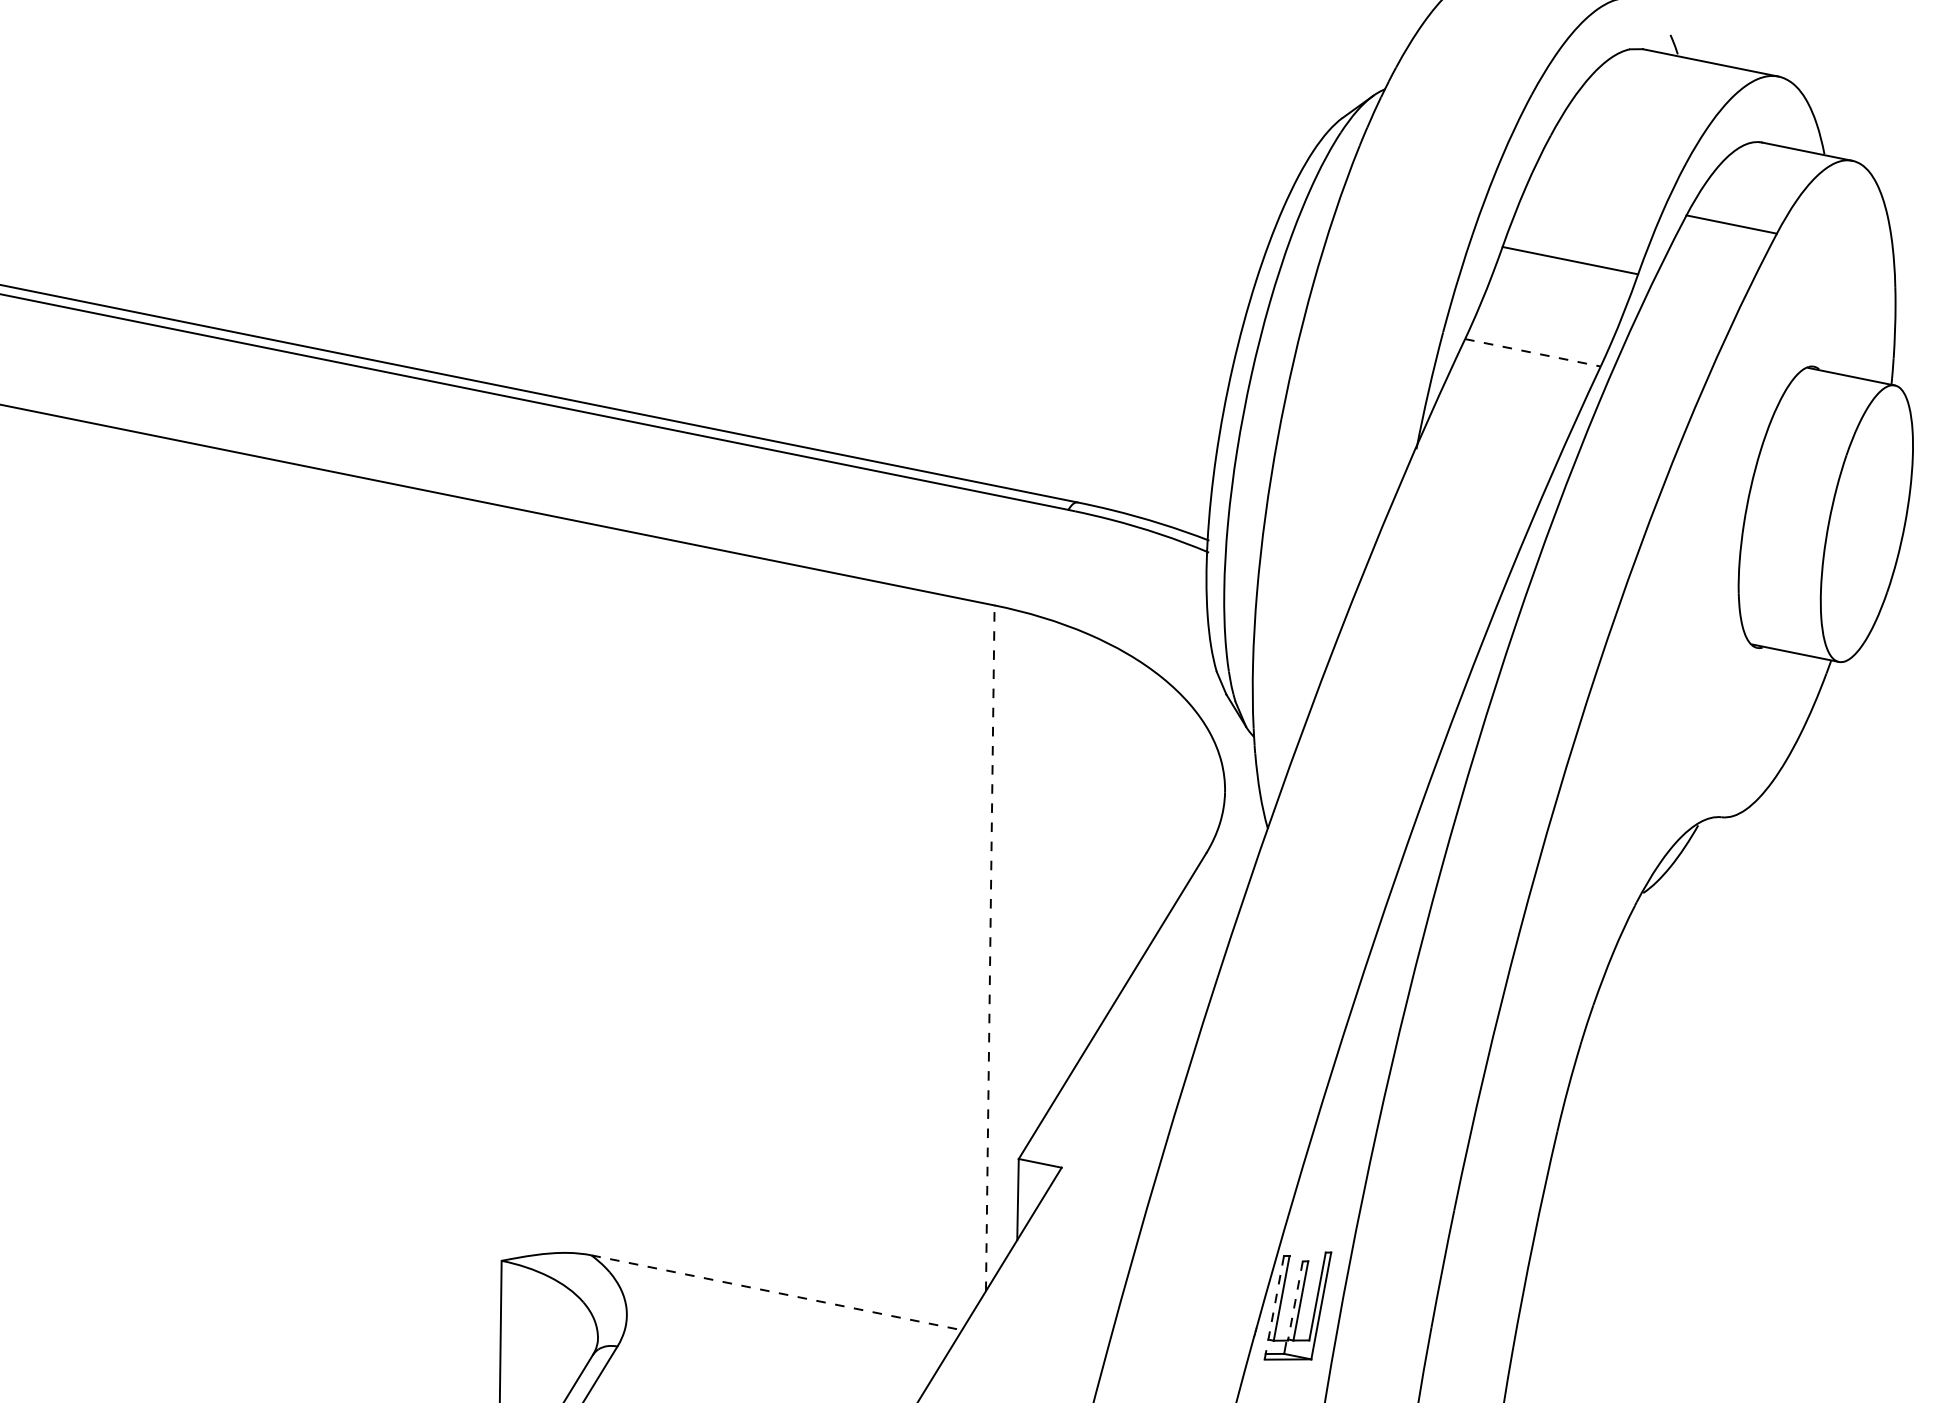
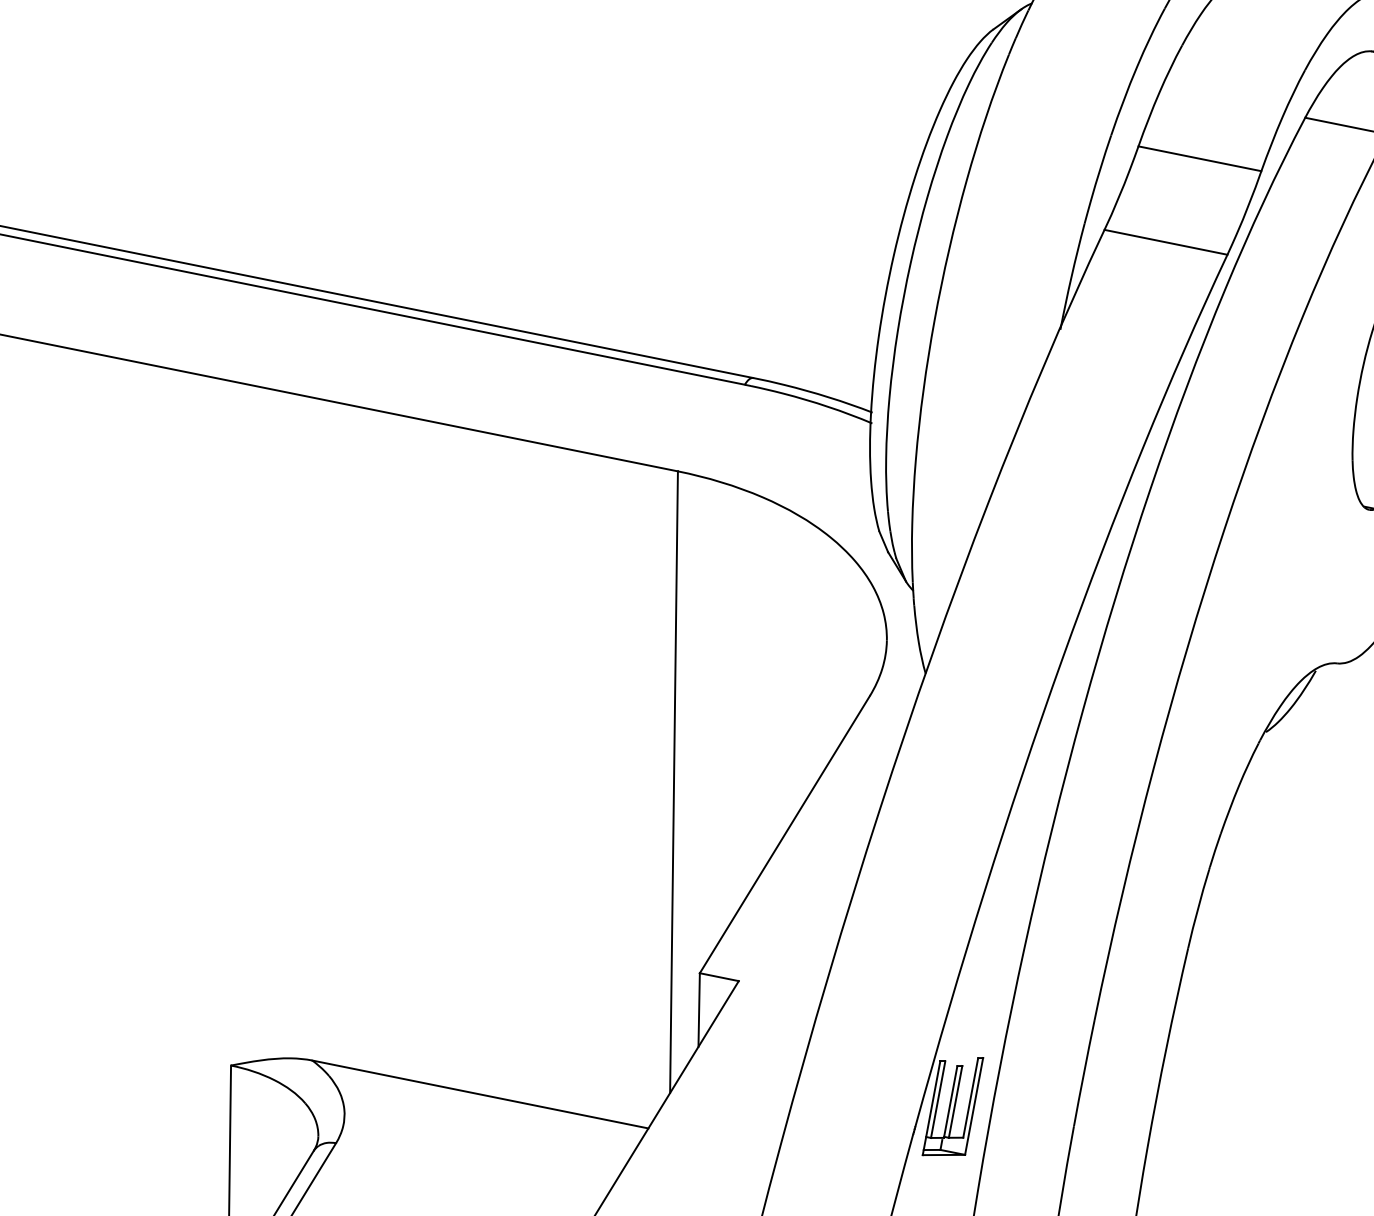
line: (1533, 352) -> (1166, 242), dashed -> solid
line: (990, 948) -> (674, 782), dashed -> solid
line: (777, 1292) -> (481, 1094), dashed -> solid
line: (1295, 1301) -> (950, 1102), dashed -> solid
line: (1274, 1307) -> (931, 1107), dashed -> solid

